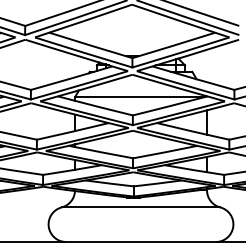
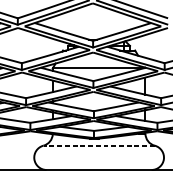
line: (140, 207) -> (98, 145), solid -> dashed

